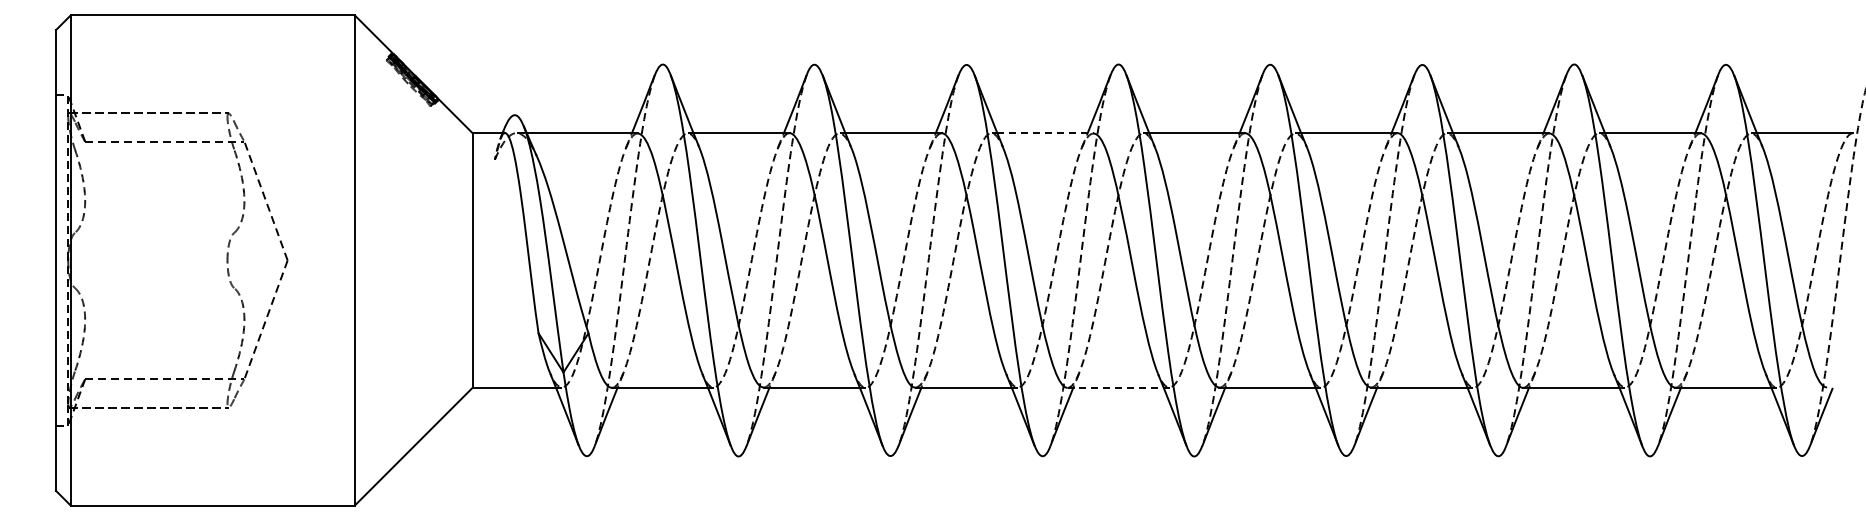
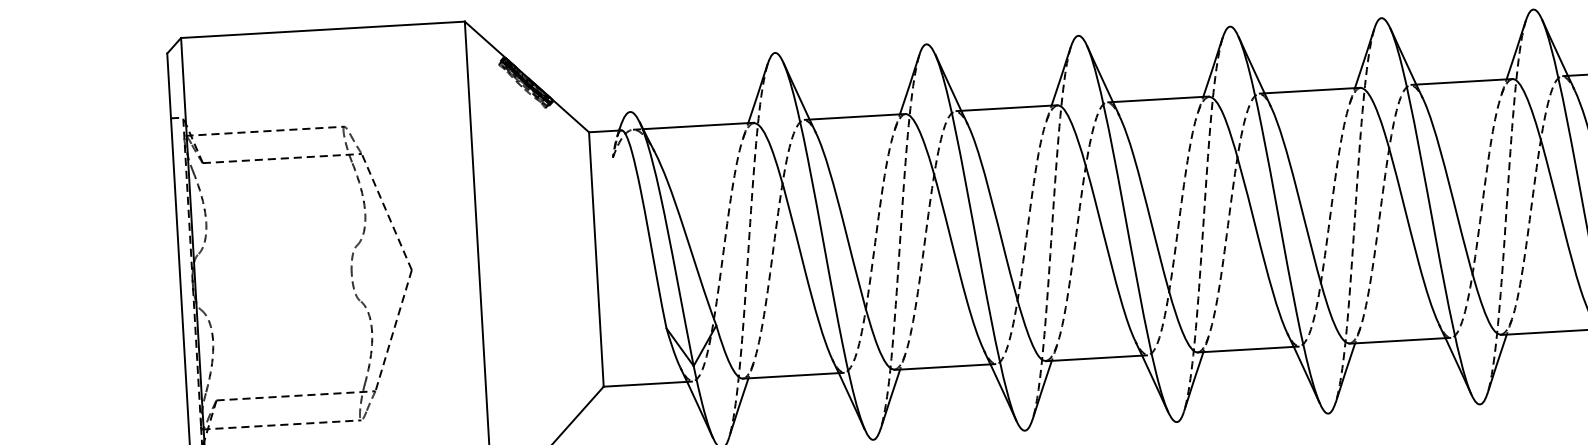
line: (1045, 133) -> (1161, 99), dashed -> solid
line: (1116, 387) -> (1246, 349), dashed -> solid

